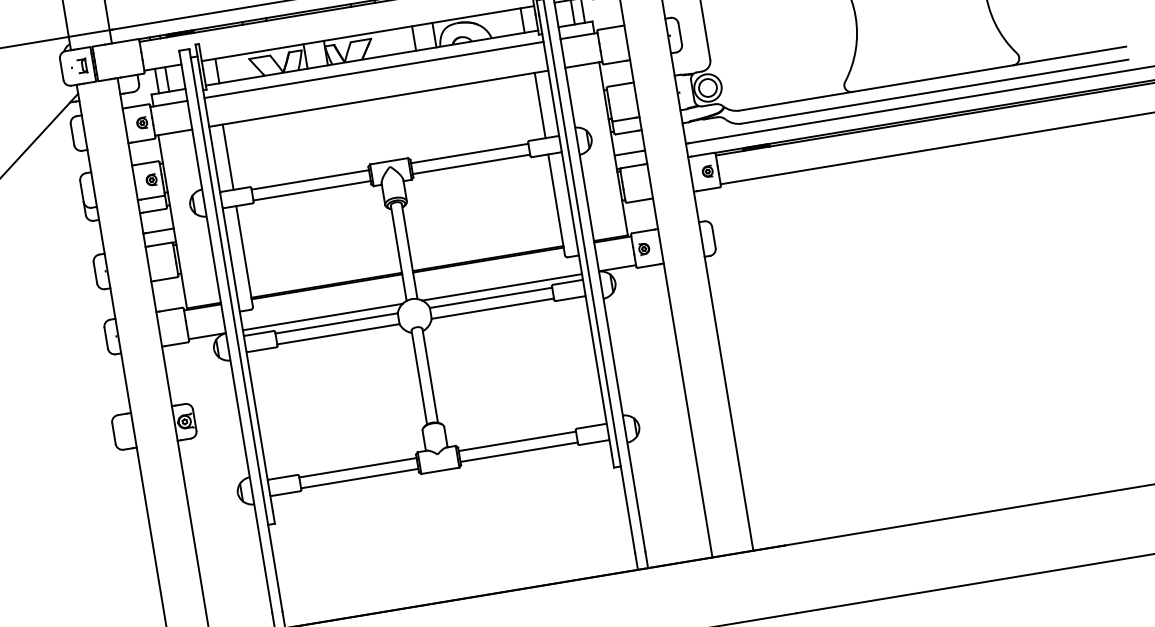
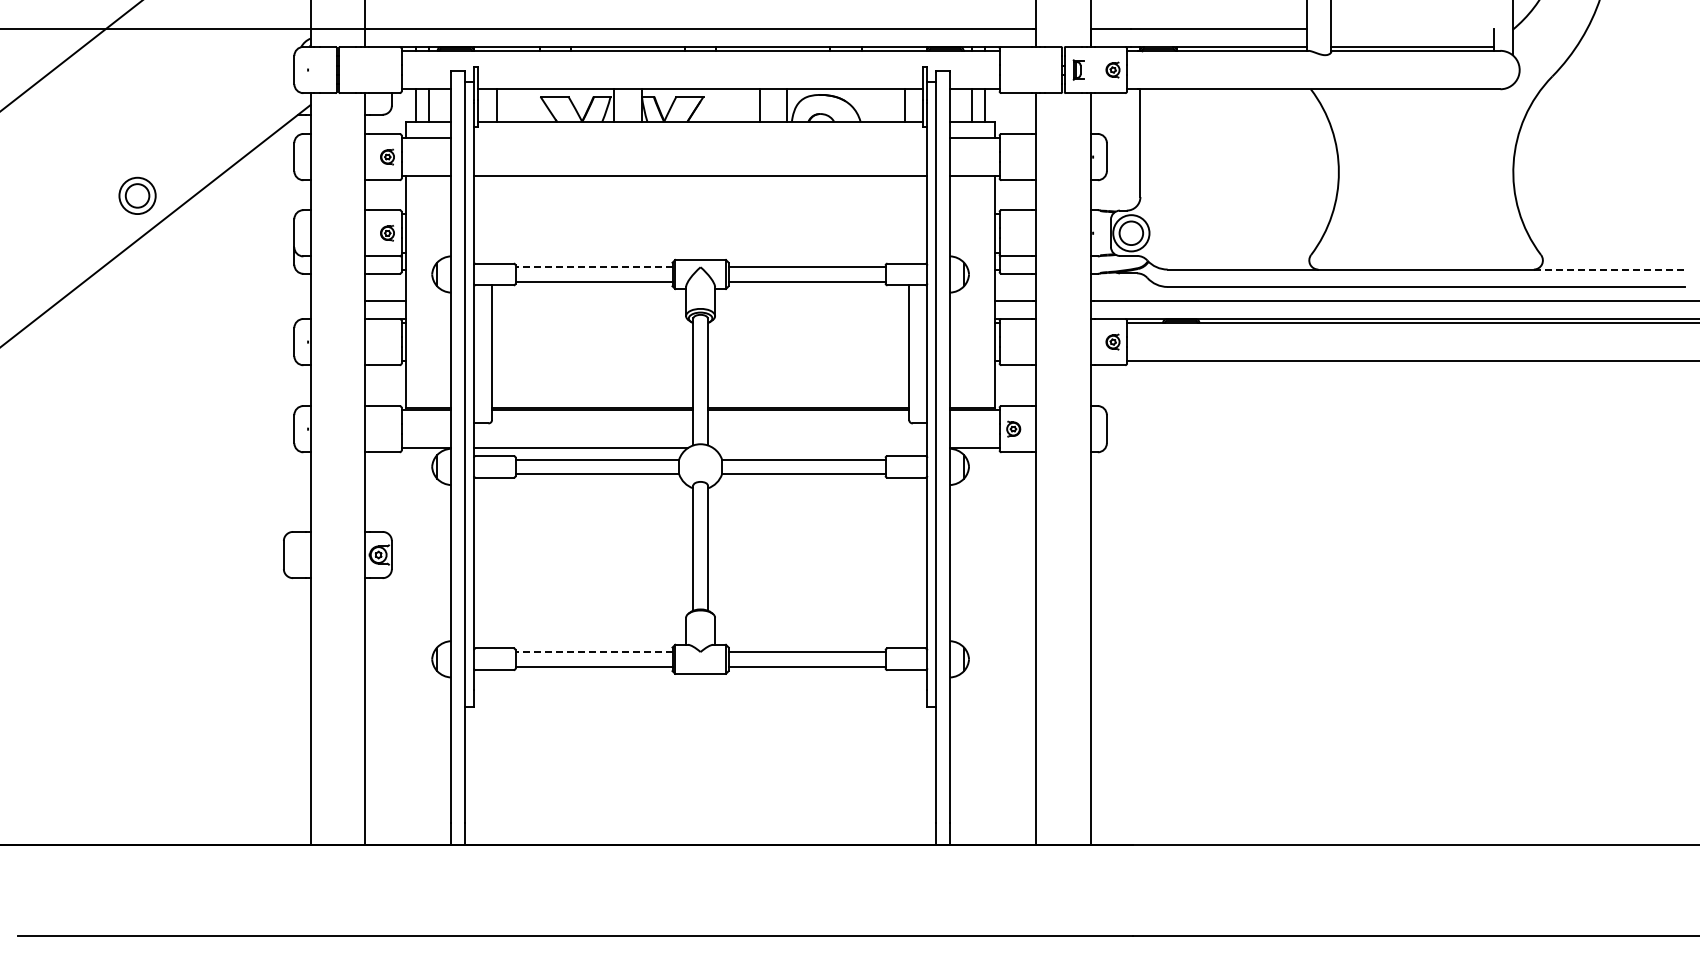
line: (1070, 55) -> (1609, 269), solid -> dashed
part: (82, 65) -> (322, 69), removed
line: (373, 69) -> (700, 137), removed
line: (540, 105) -> (909, 219), removed
line: (228, 156) -> (492, 219), removed
line: (309, 180) -> (593, 267), solid -> dashed
line: (502, 287) -> (820, 448), removed
line: (357, 468) -> (593, 652), solid -> dashed

